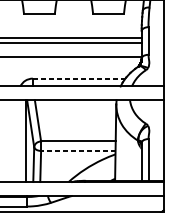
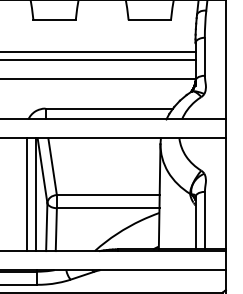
line: (79, 78) -> (109, 108), dashed -> solid
line: (19, 140) -> (26, 194), added
line: (77, 151) -> (107, 208), dashed -> solid

